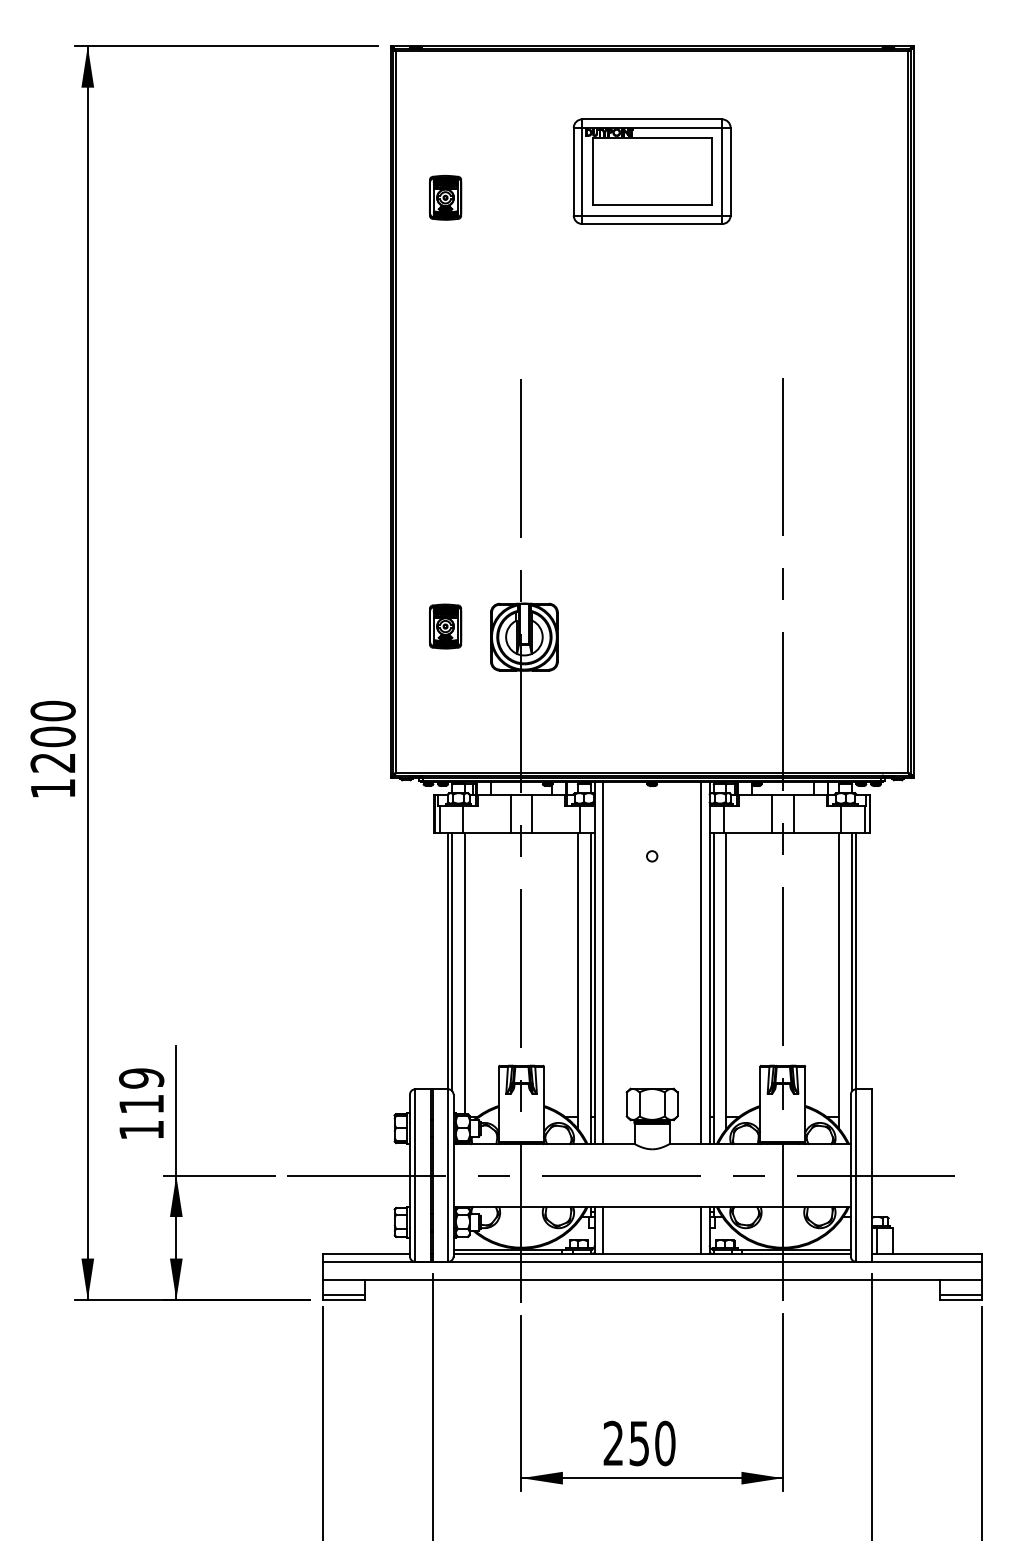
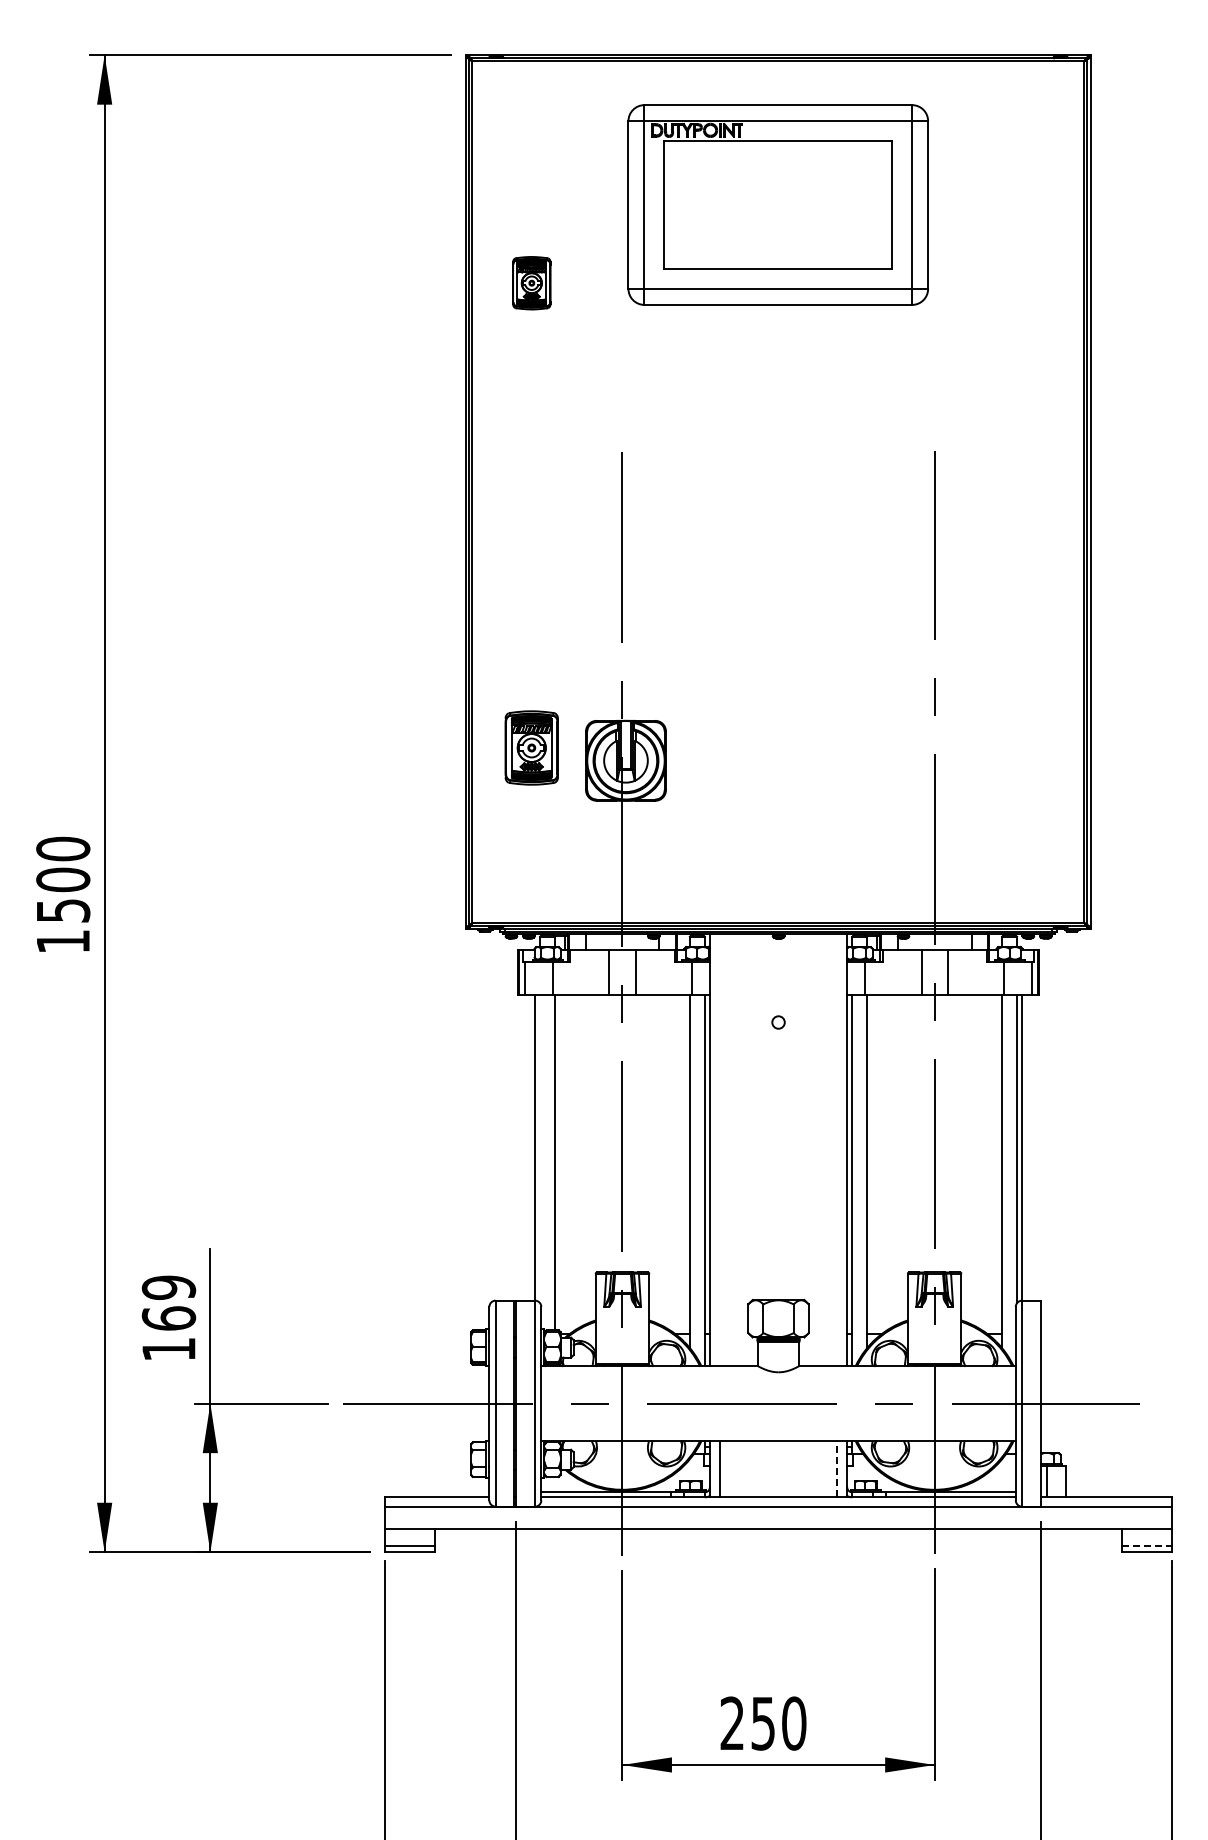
part: (652, 171) -> (778, 204), size x1.6
part: (445, 198) -> (531, 283), moved
part: (445, 626) -> (531, 748), size x1.4
text: (53, 762) -> (63, 910), 1200 -> 1500
line: (452, 961) -> (540, 1148), removed
line: (602, 963) -> (719, 1150), removed
line: (701, 963) -> (837, 1150), removed
text: (141, 1104) -> (168, 1318), 119 -> 169
line: (701, 1230) -> (837, 1469), solid -> dashed
line: (960, 1295) -> (1146, 1546), solid -> dashed

